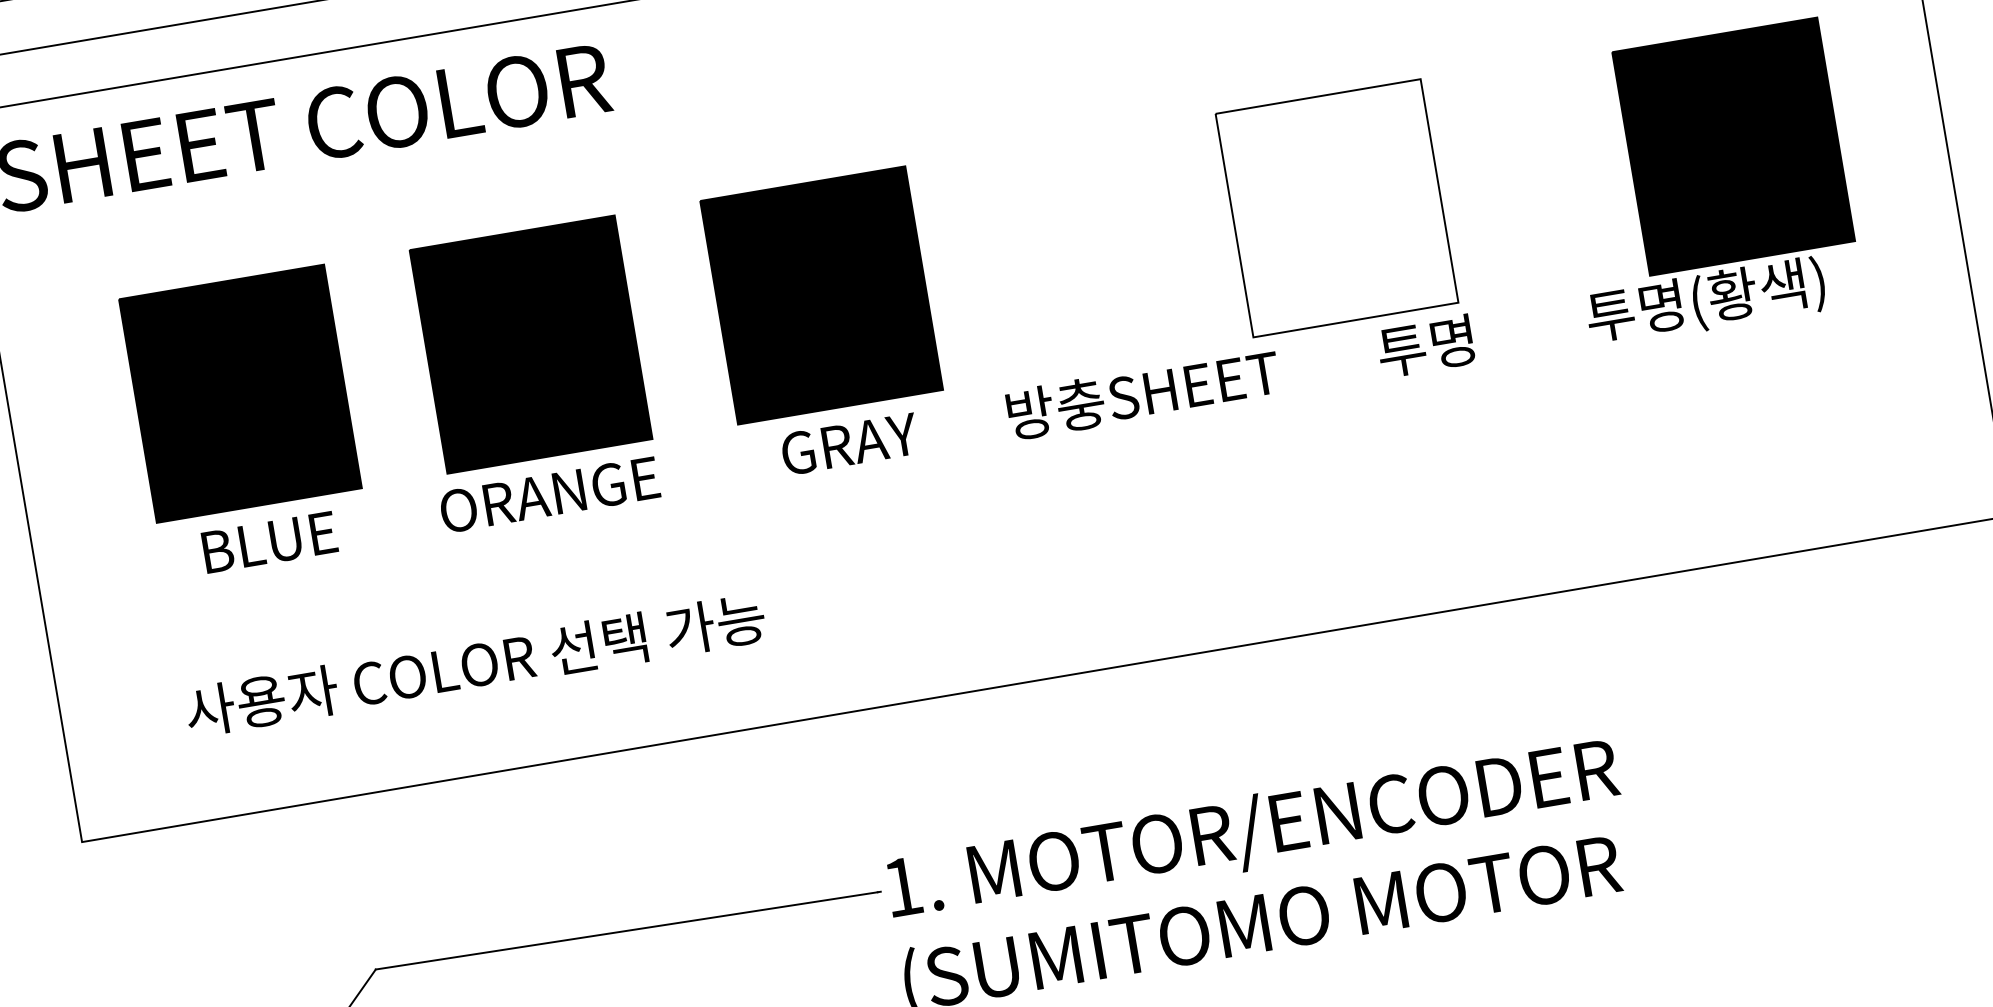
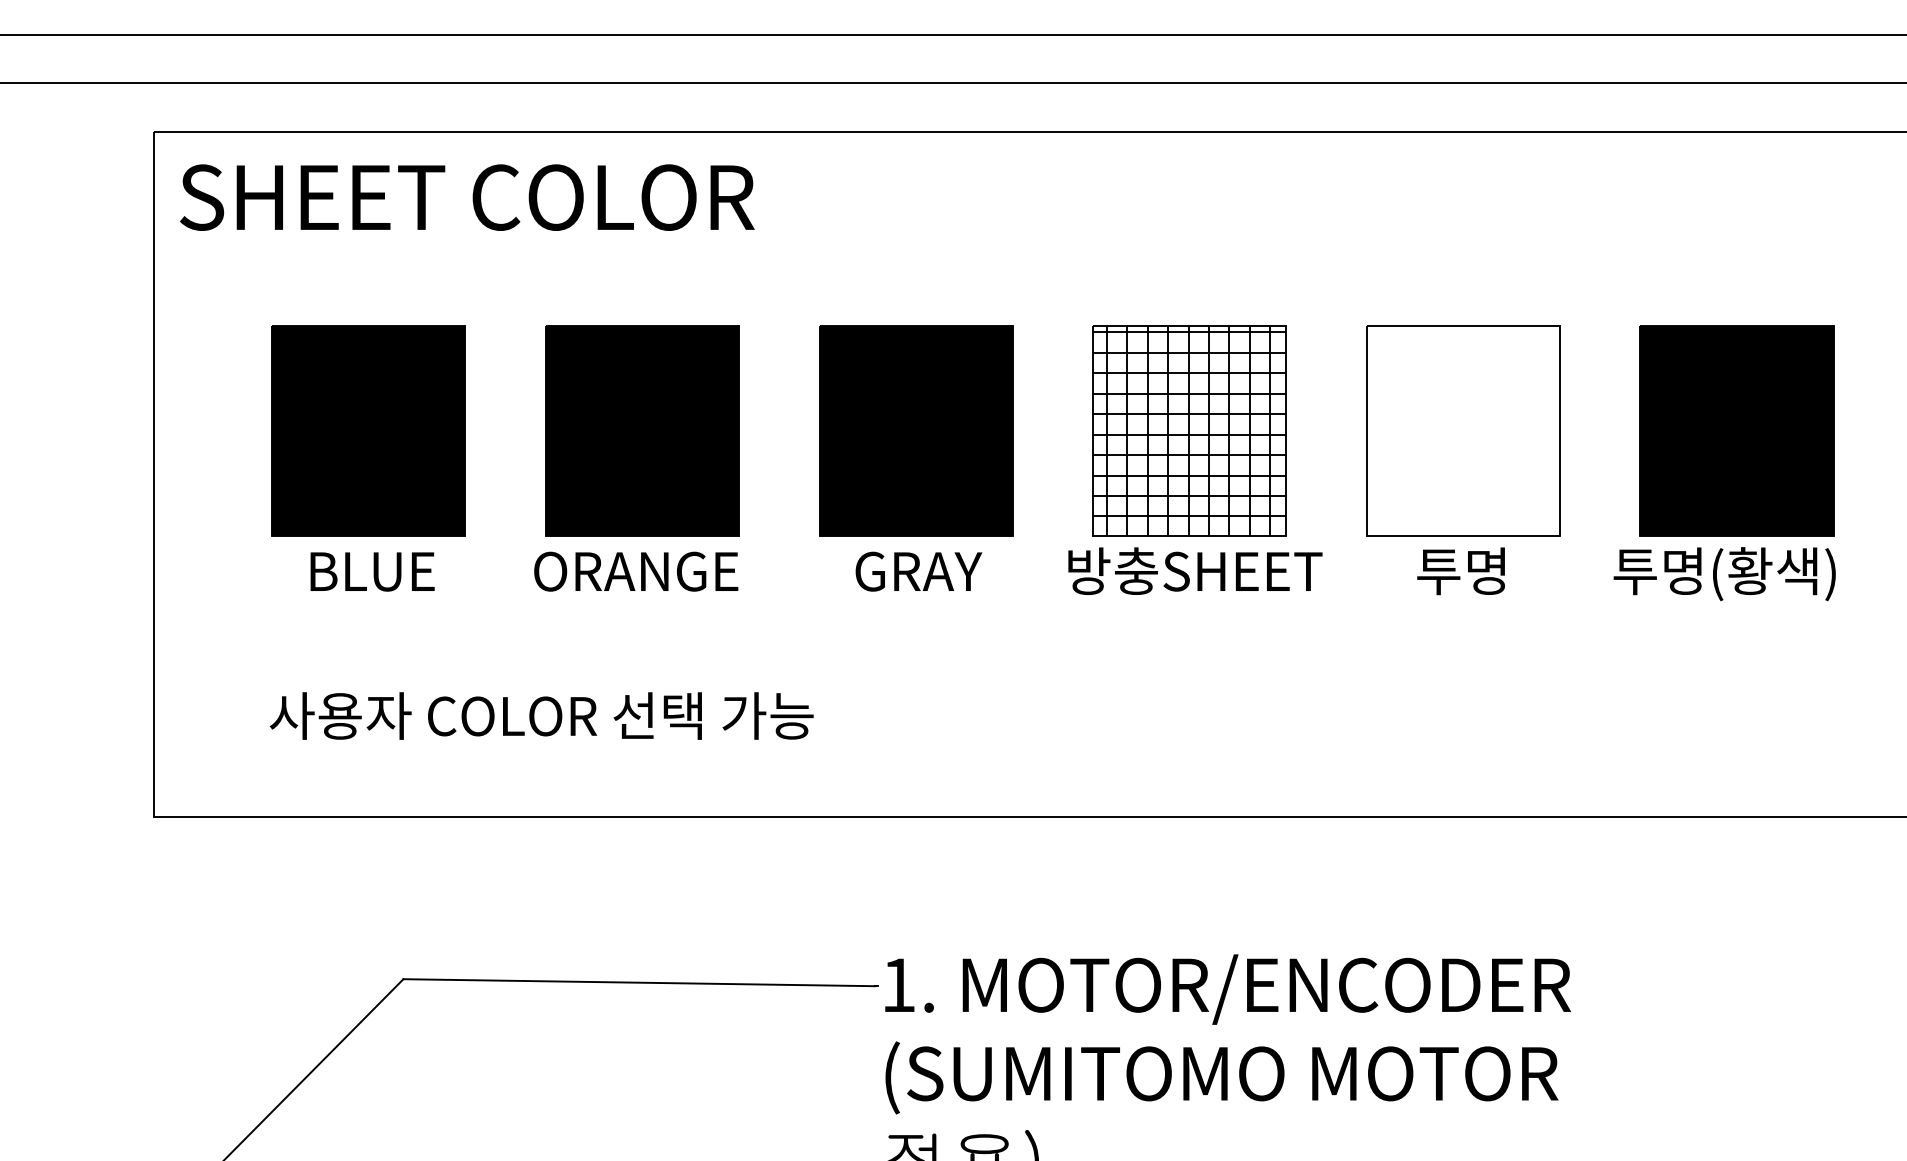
part: (1733, 146) -> (1736, 430), moved
part: (1337, 207) -> (1463, 430), moved
part: (1111, 245) -> (1189, 430), added

